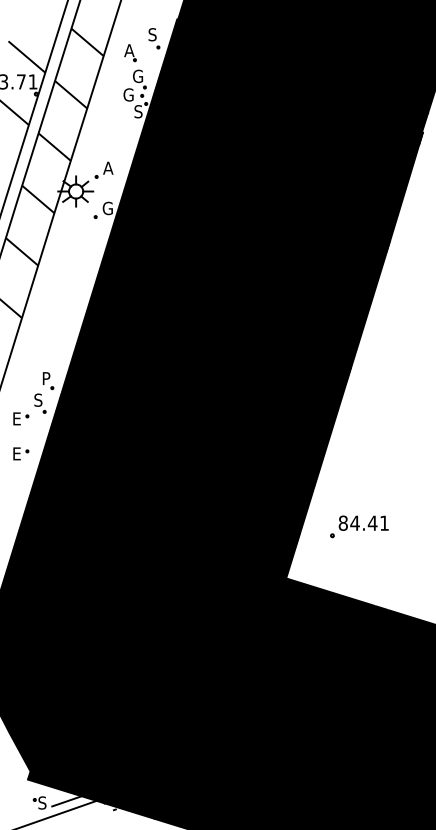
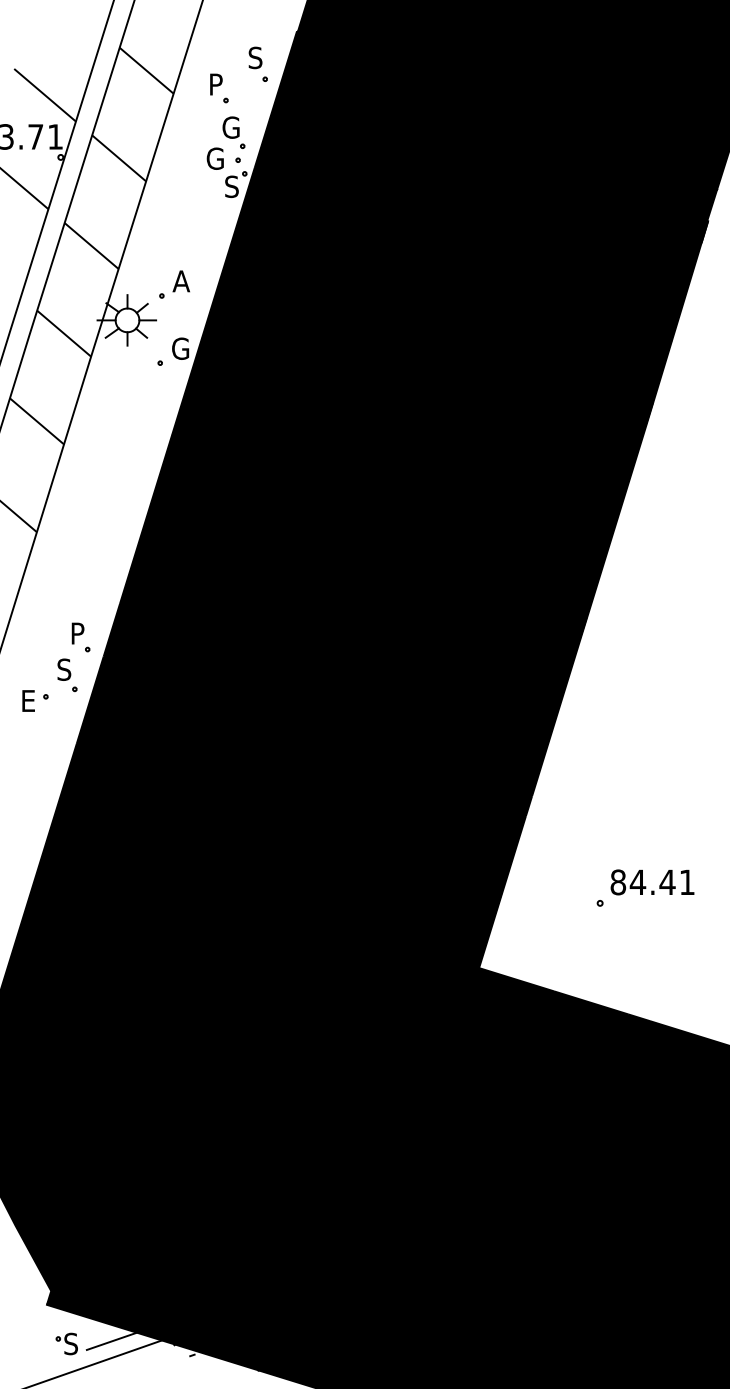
text: (129, 50) -> (216, 84), A -> P
part: (21, 453) -> (36, 758), removed
part: (359, 526) -> (645, 887), moved

